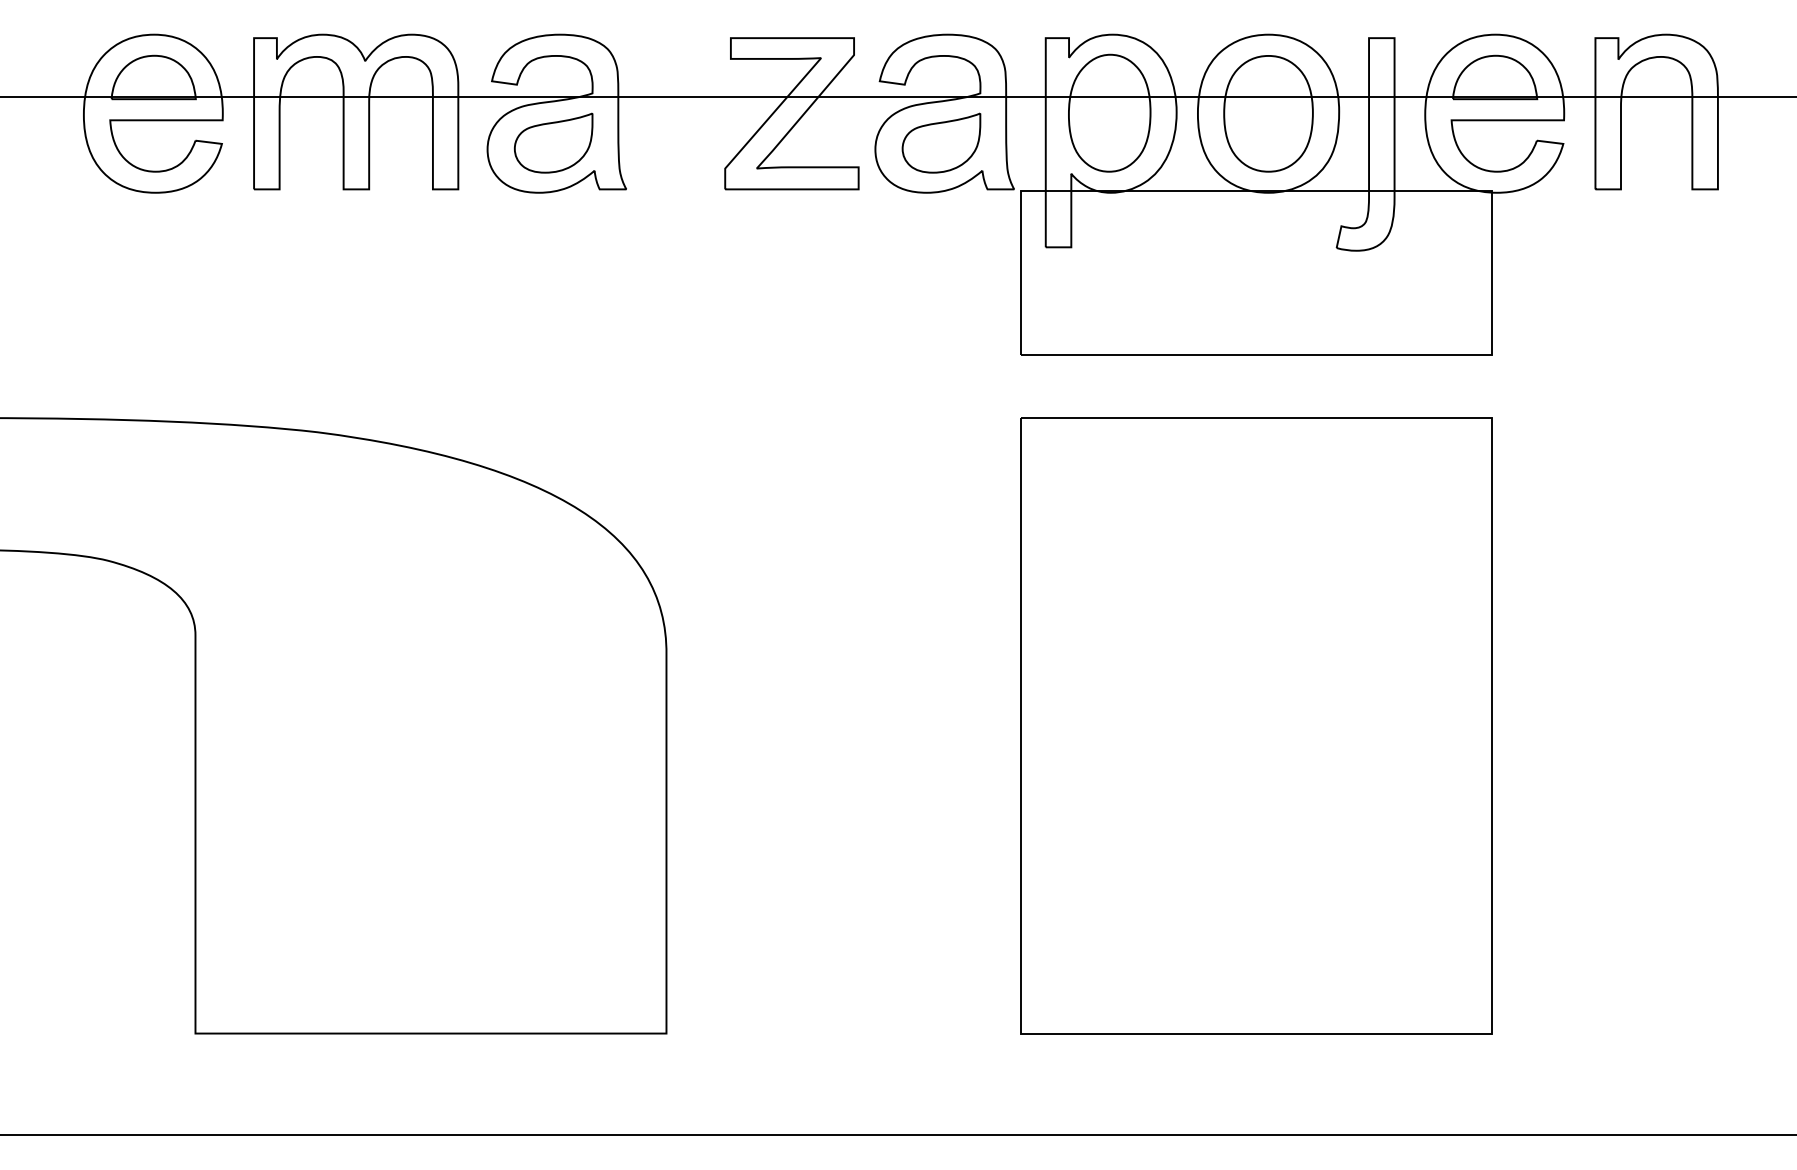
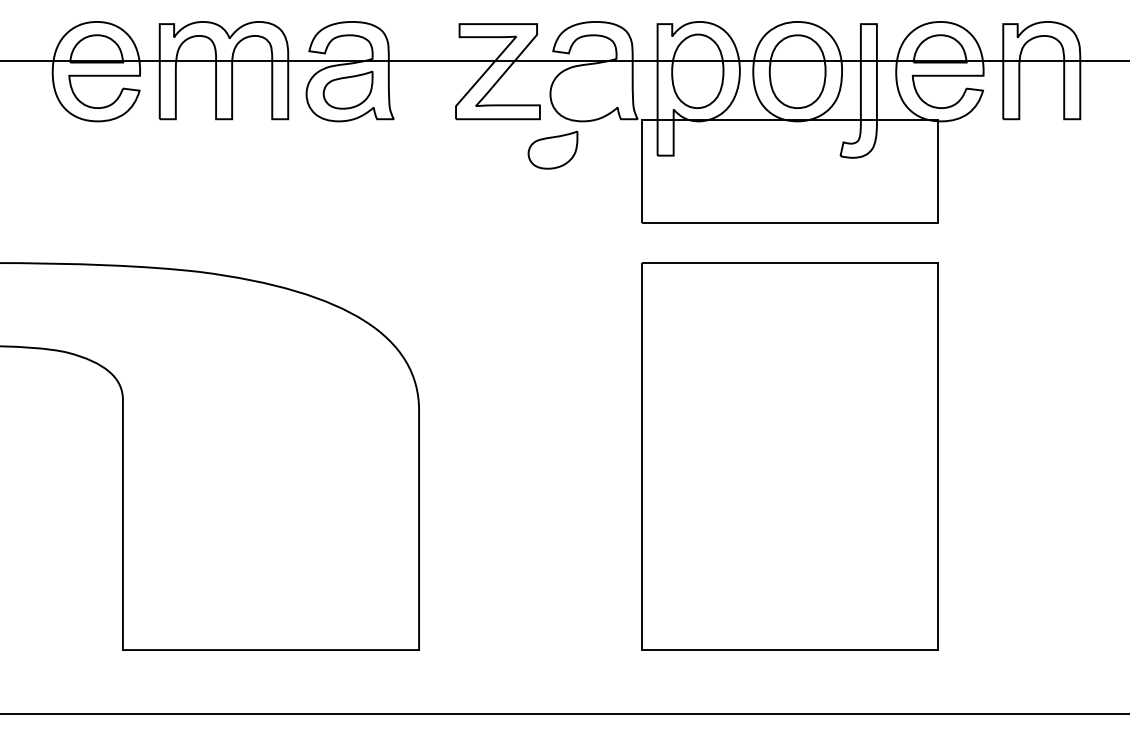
part: (940, 142) -> (552, 149), moved

